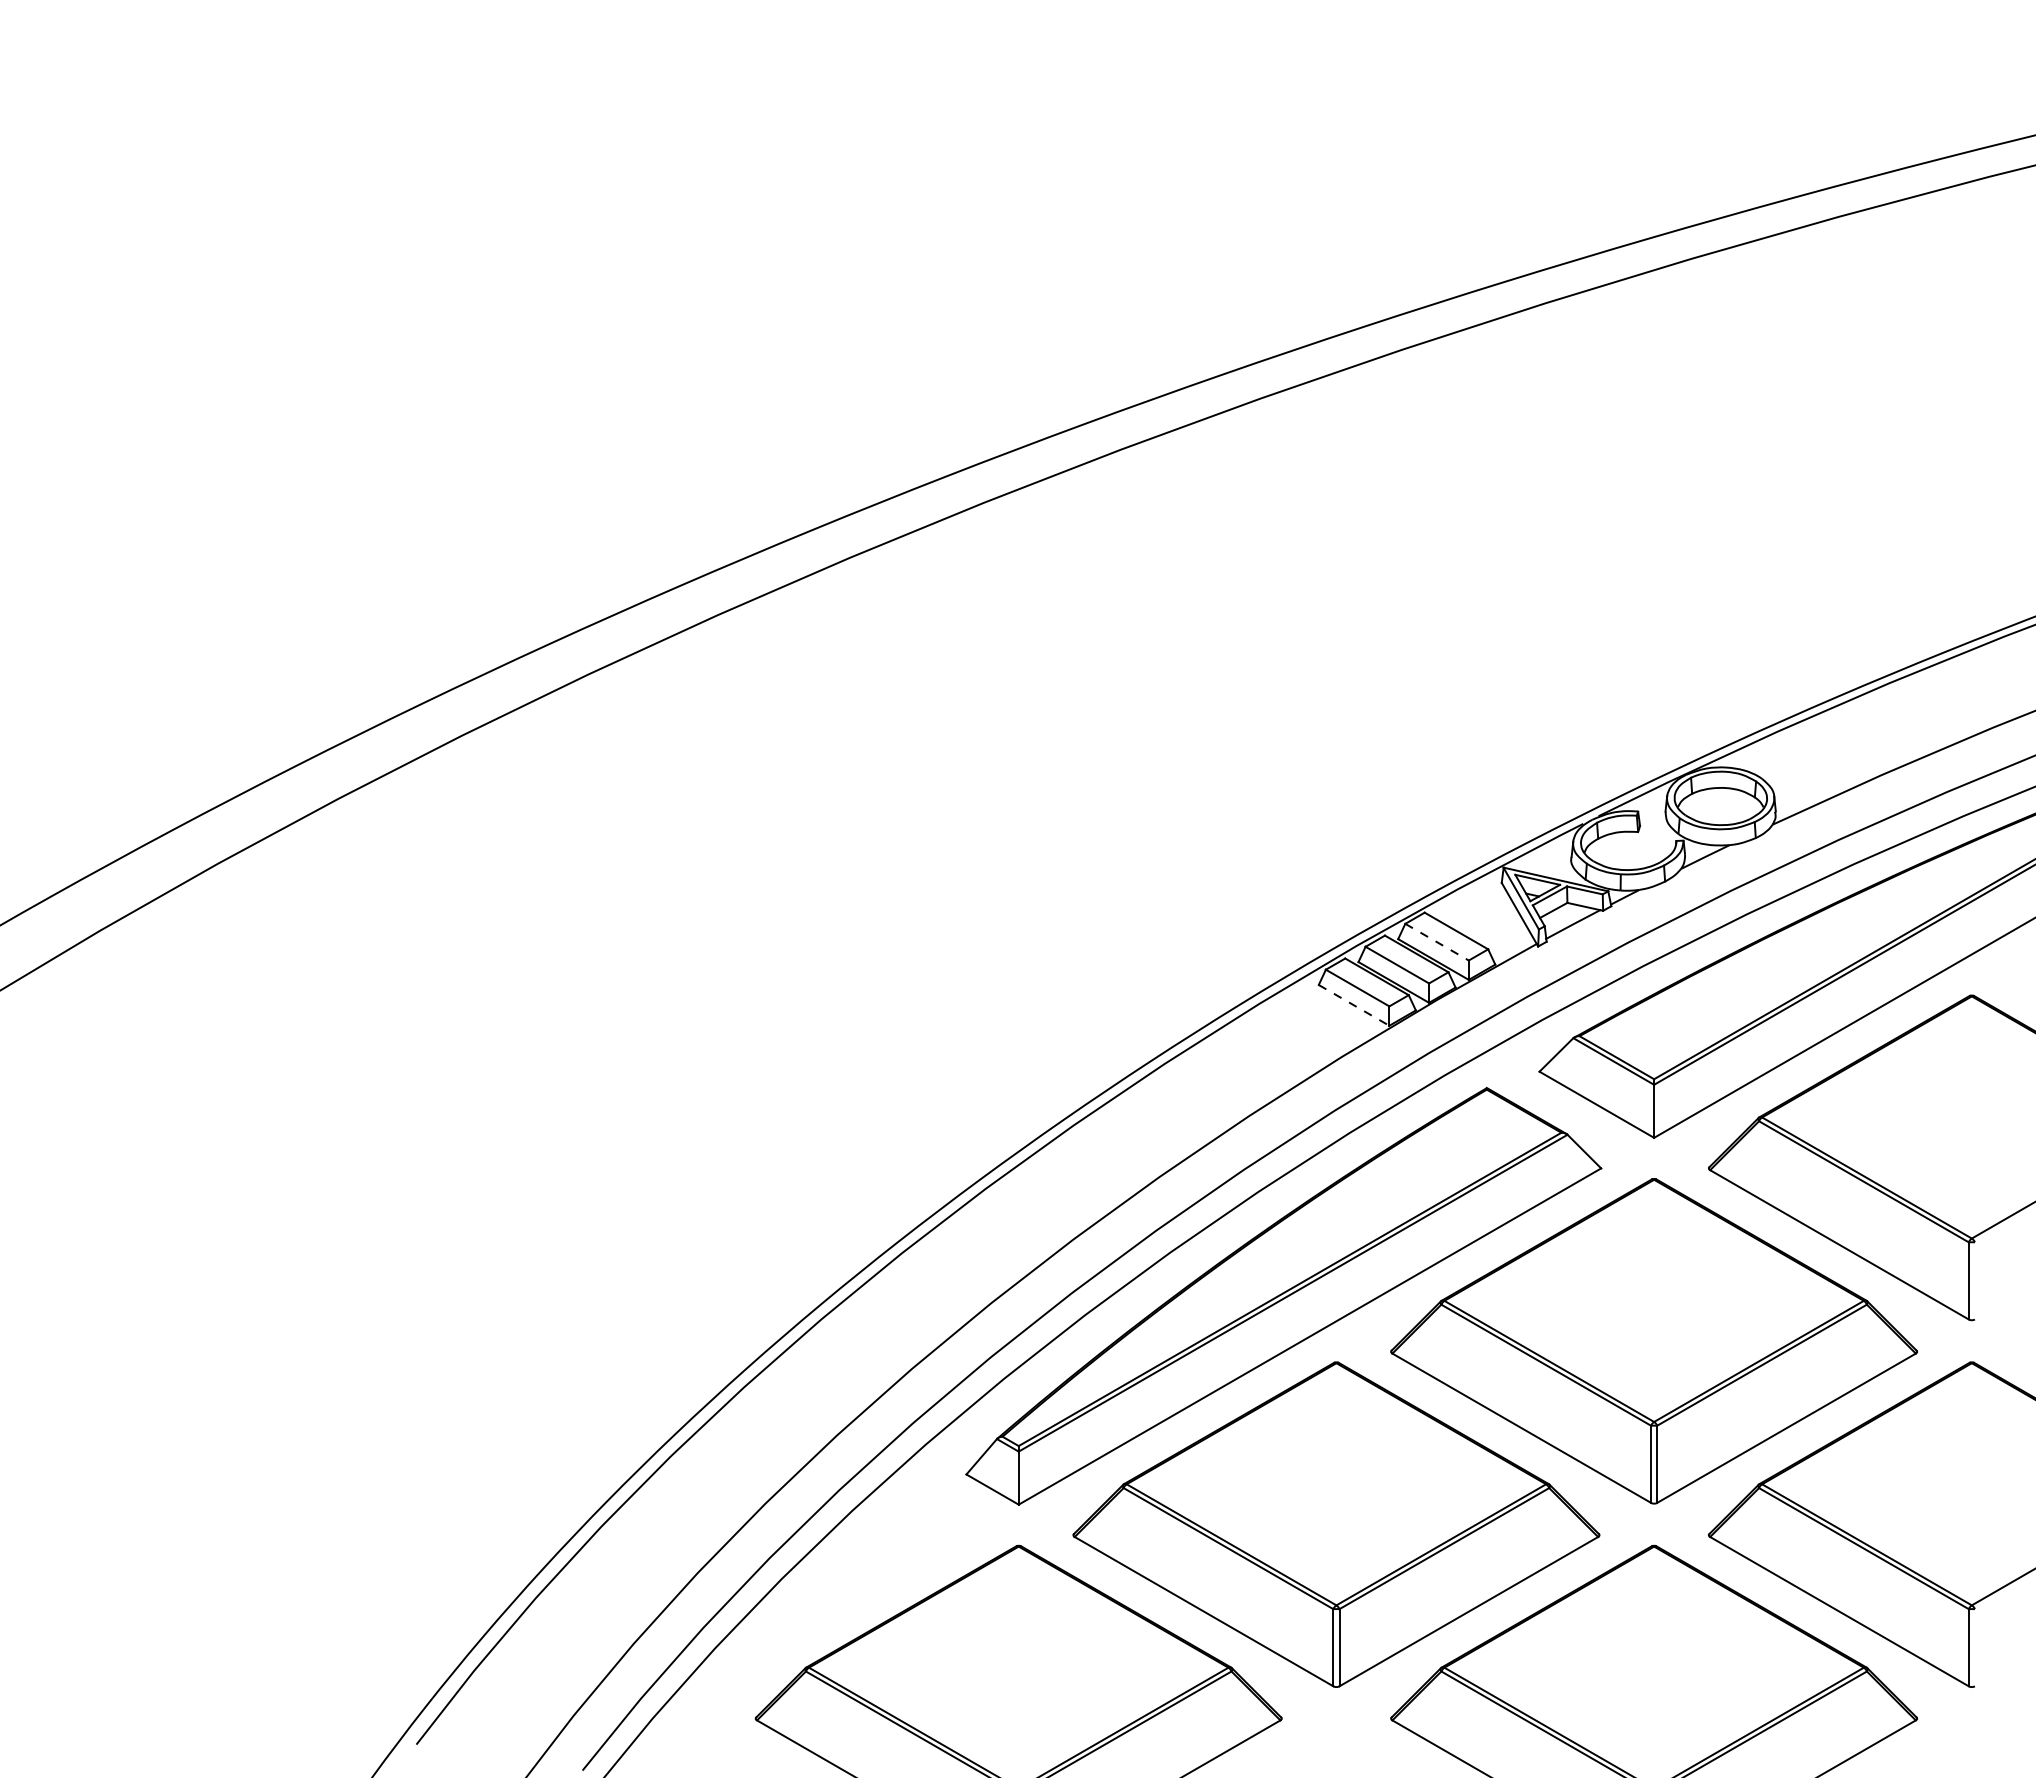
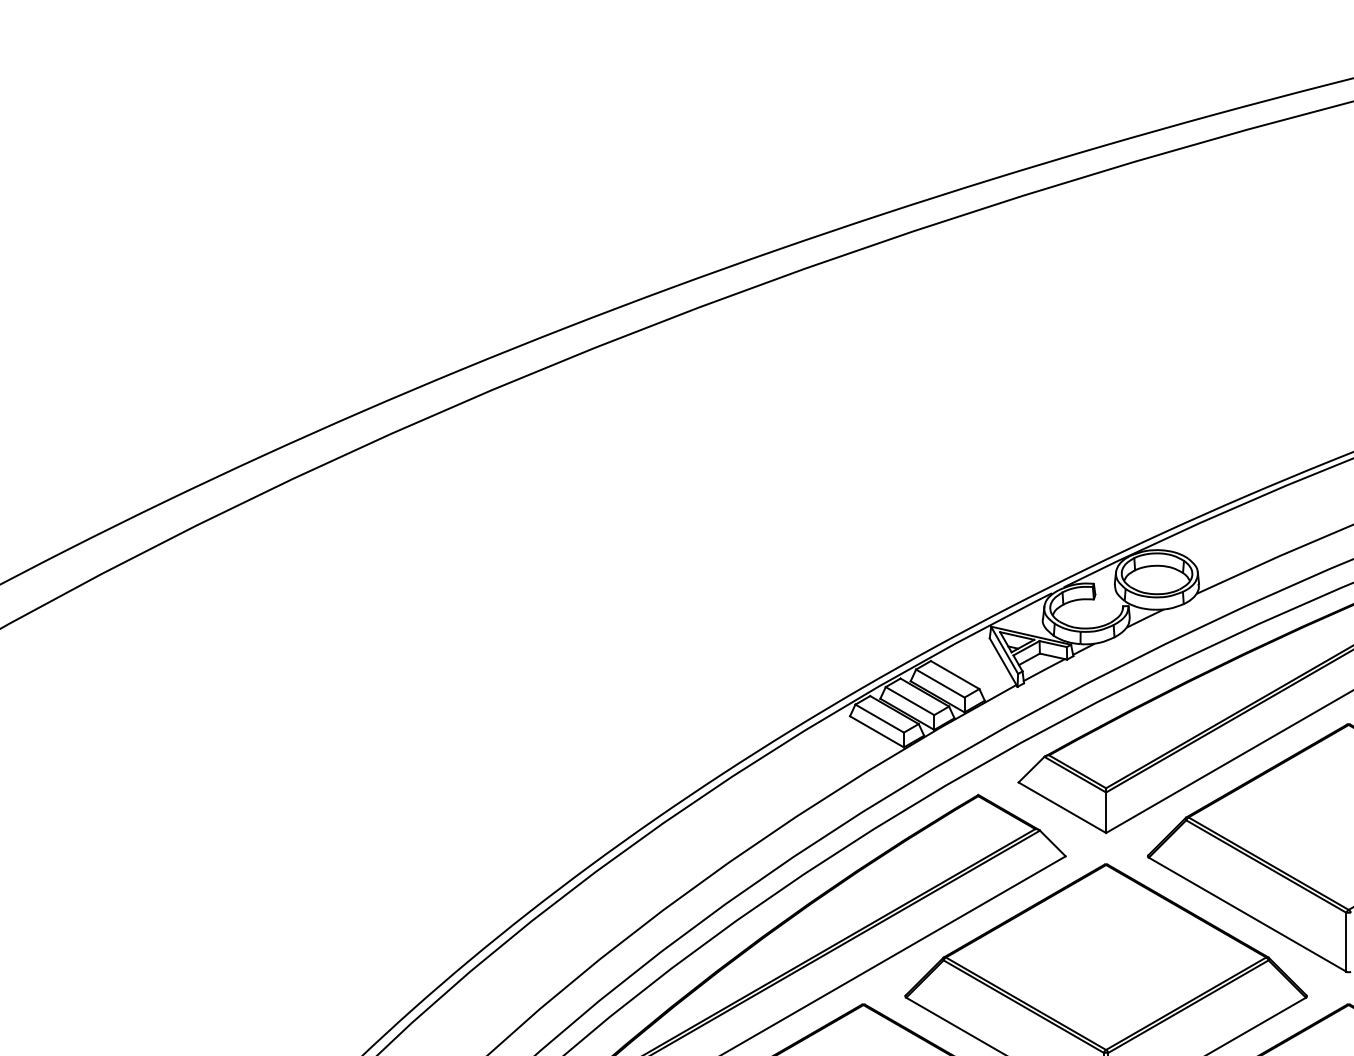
line: (1437, 942) -> (940, 683), dashed -> solid
line: (1354, 1005) -> (877, 731), dashed -> solid

